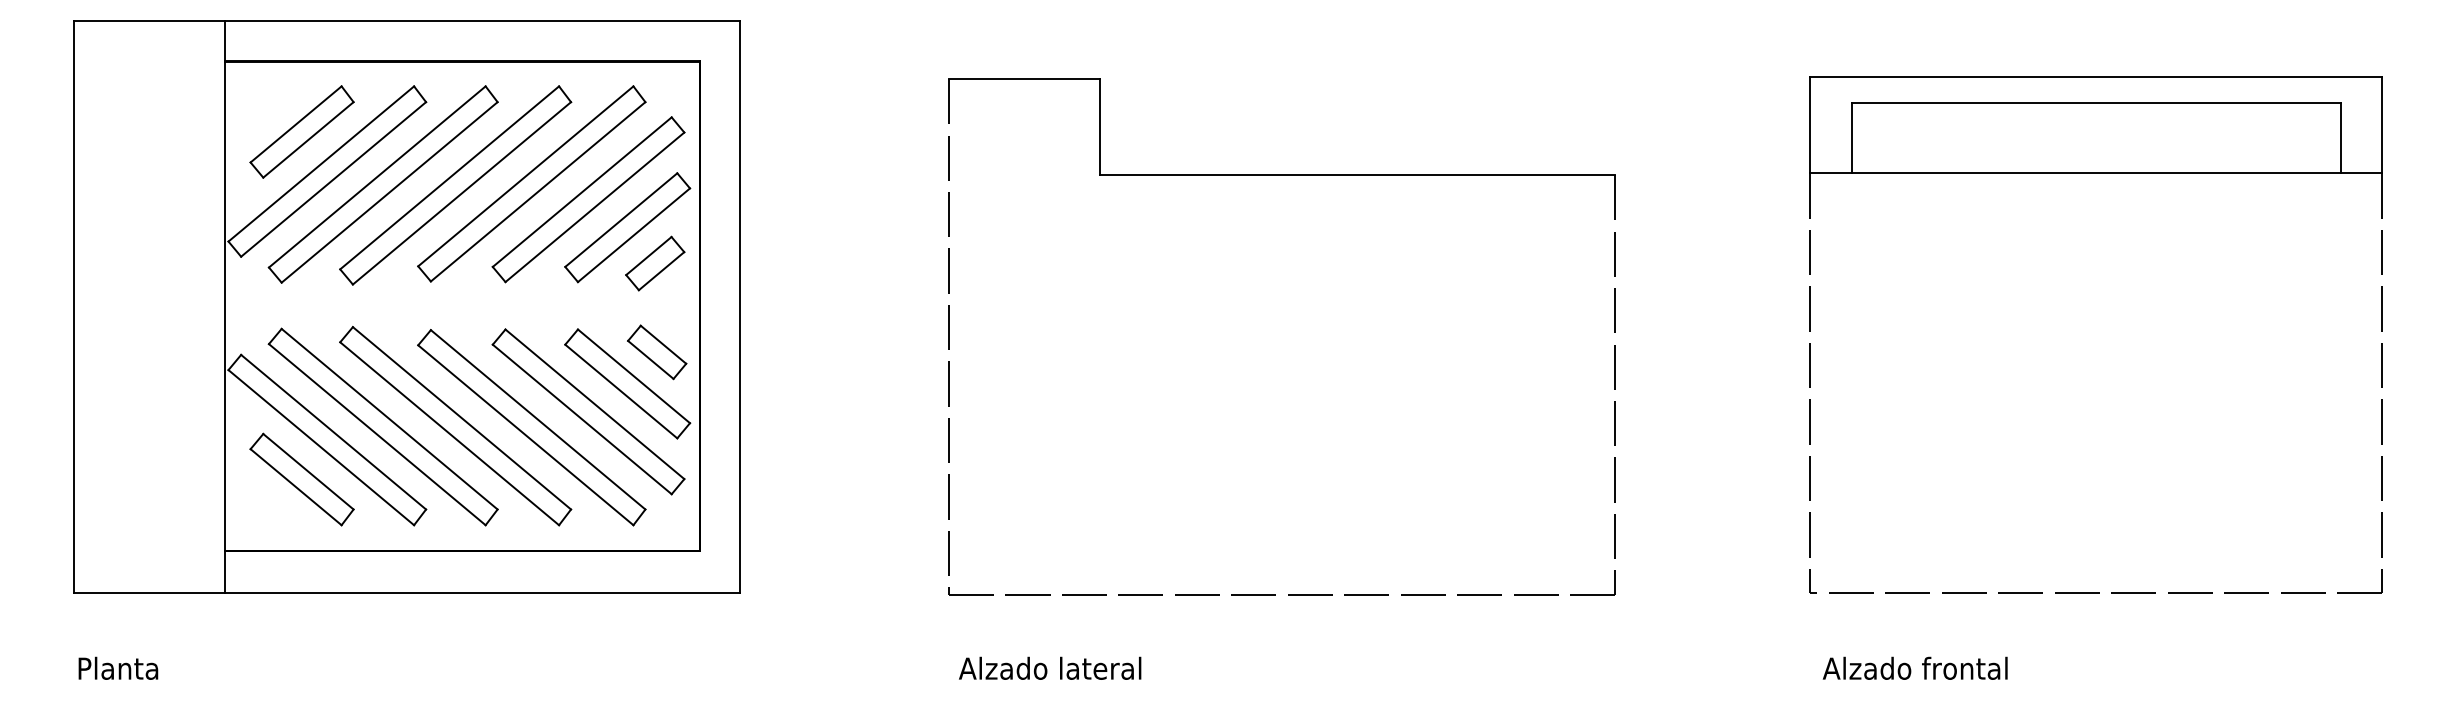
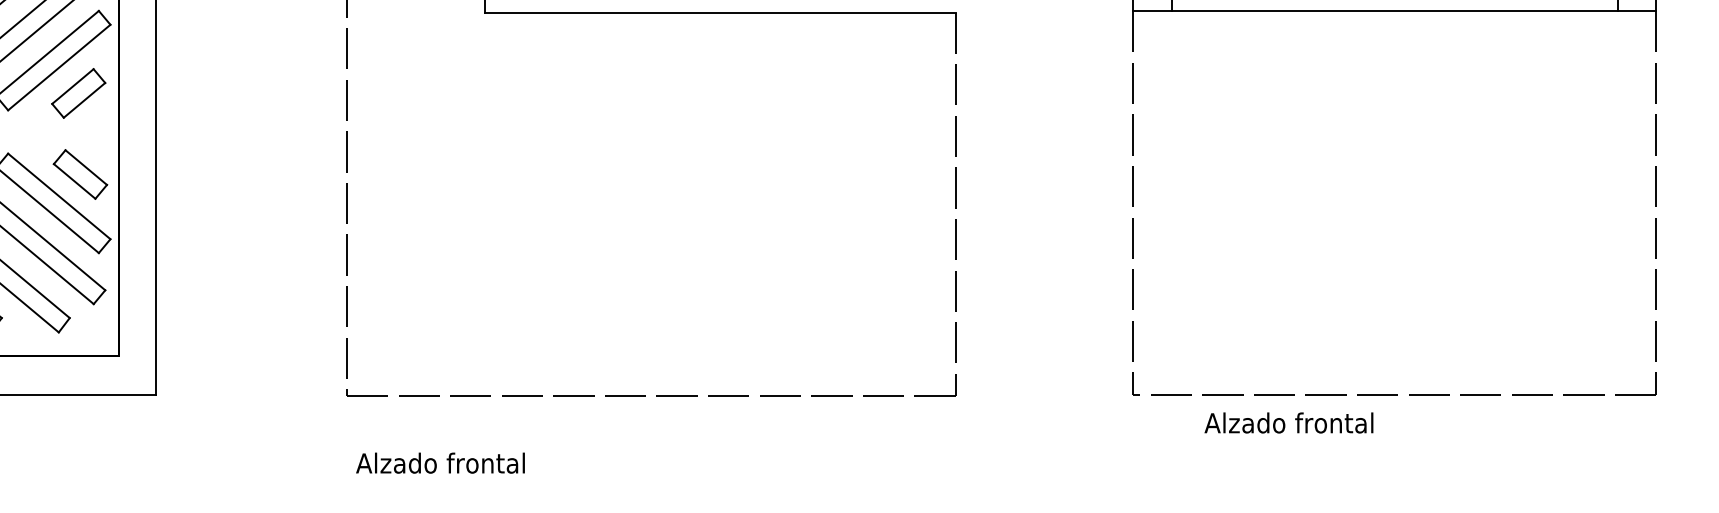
text: (1100, 667) -> (485, 462), Alzado lateral -> Alzado frontal
text: (1914, 667) -> (1288, 422), moved

